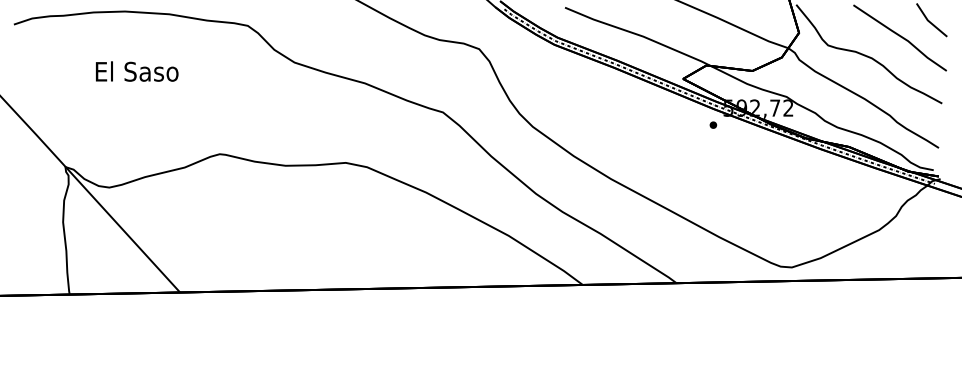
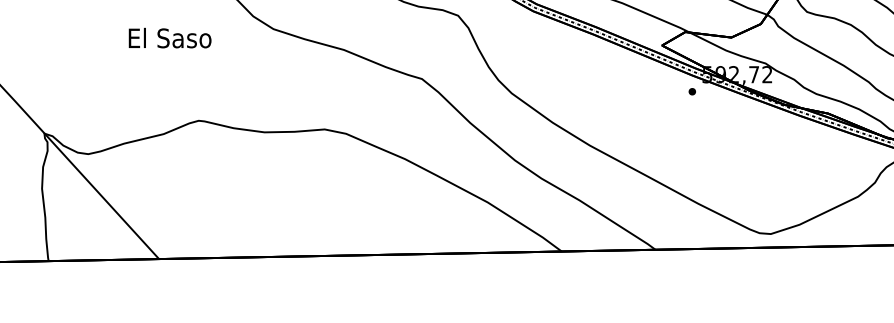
text: (137, 71) -> (170, 38), moved

